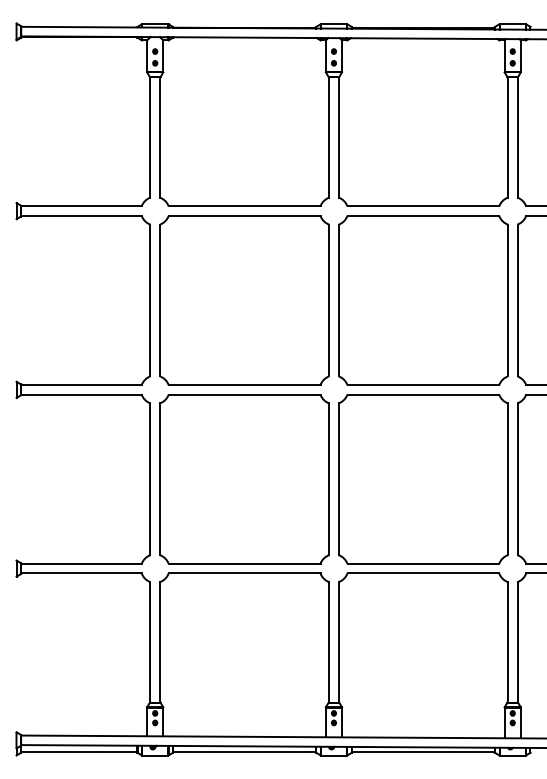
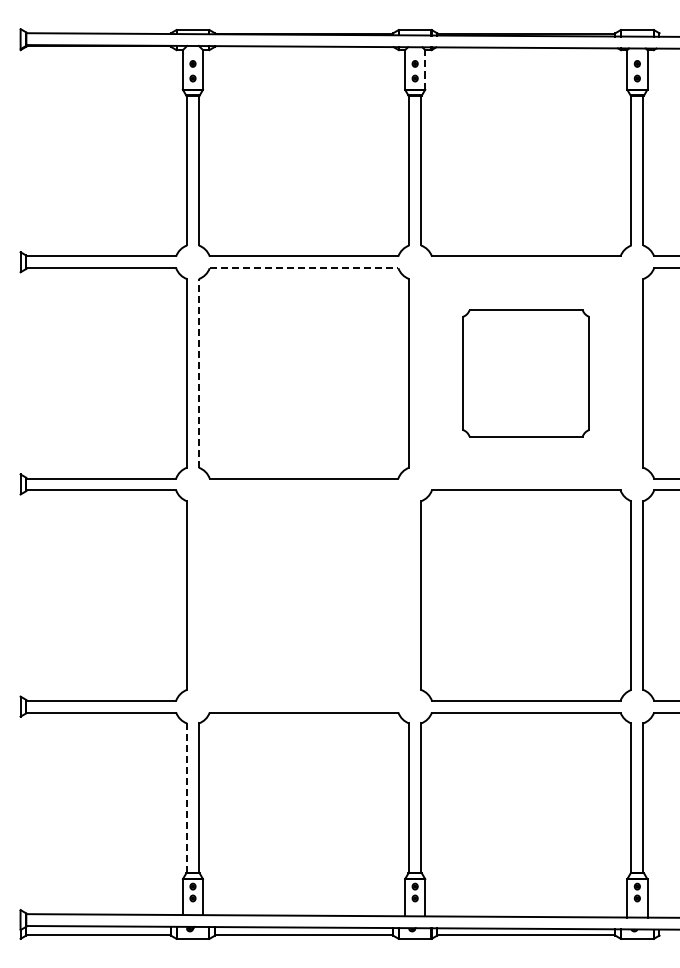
line: (342, 56) -> (425, 69), solid -> dashed
line: (244, 216) -> (304, 268), solid -> dashed
line: (159, 299) -> (198, 372), solid -> dashed
part: (422, 300) -> (525, 373), size x0.6
part: (244, 479) -> (303, 595), removed
line: (150, 642) -> (187, 798), solid -> dashed

